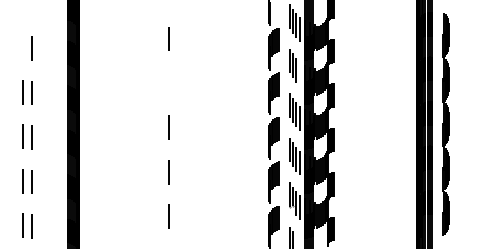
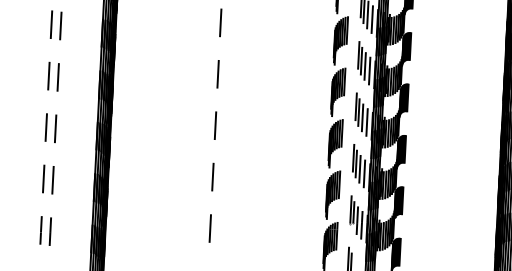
line: (23, 47) -> (51, 24), added
line: (300, 73) -> (370, 70), added
line: (169, 83) -> (218, 74), added

